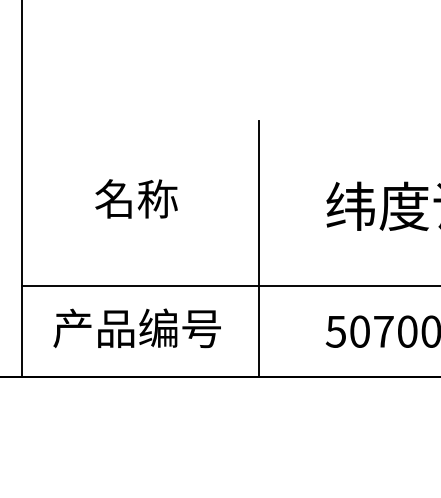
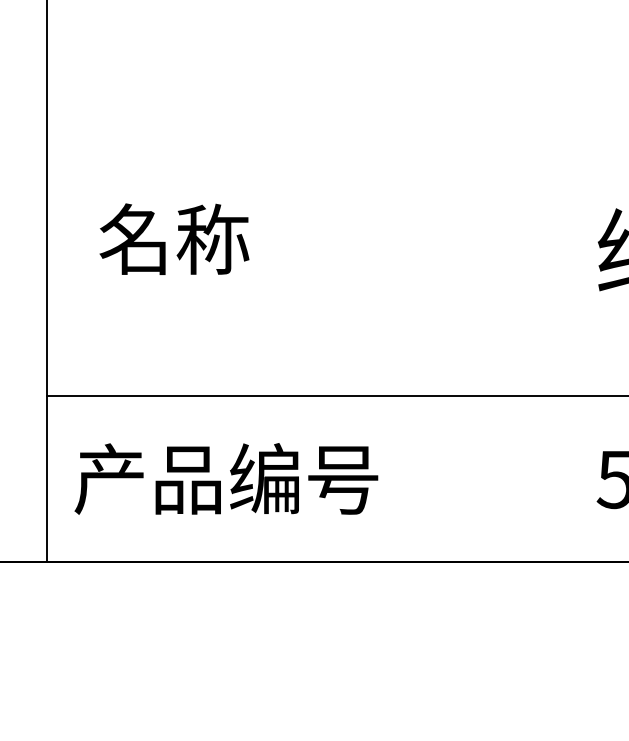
text: (136, 198) -> (174, 238), moved
line: (259, 248) -> (476, 328), removed
text: (136, 328) -> (225, 479), moved

